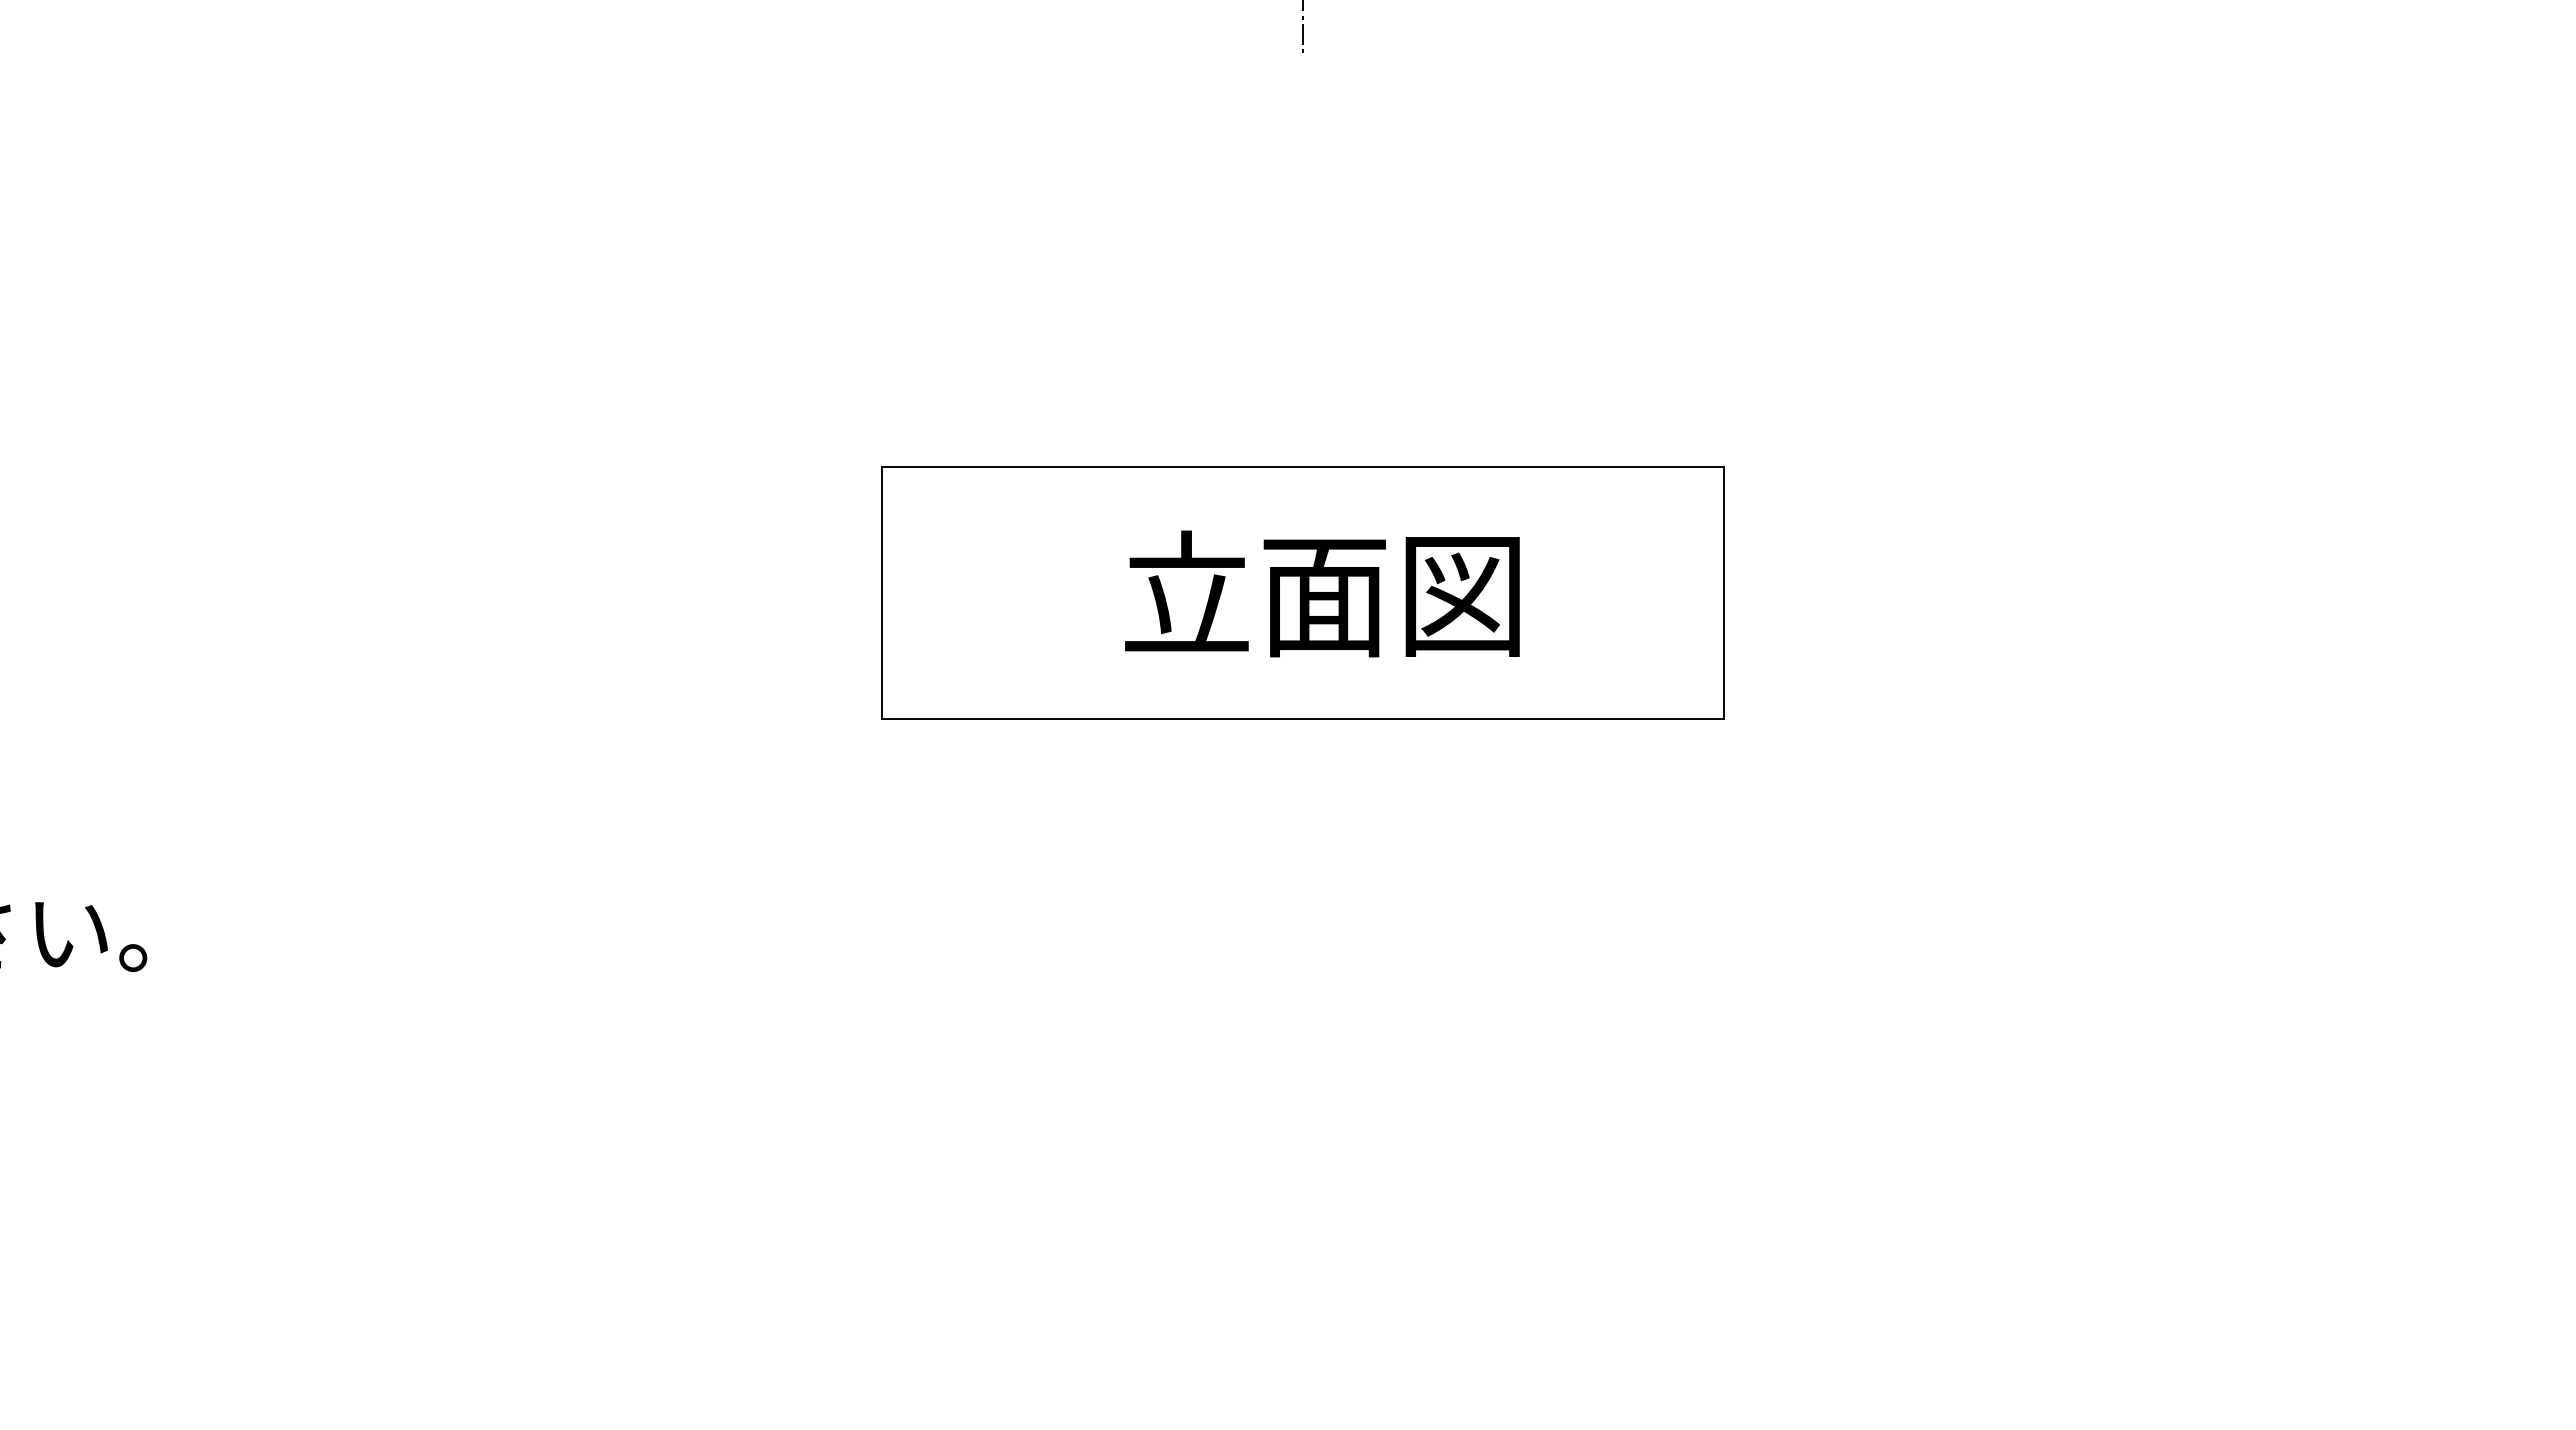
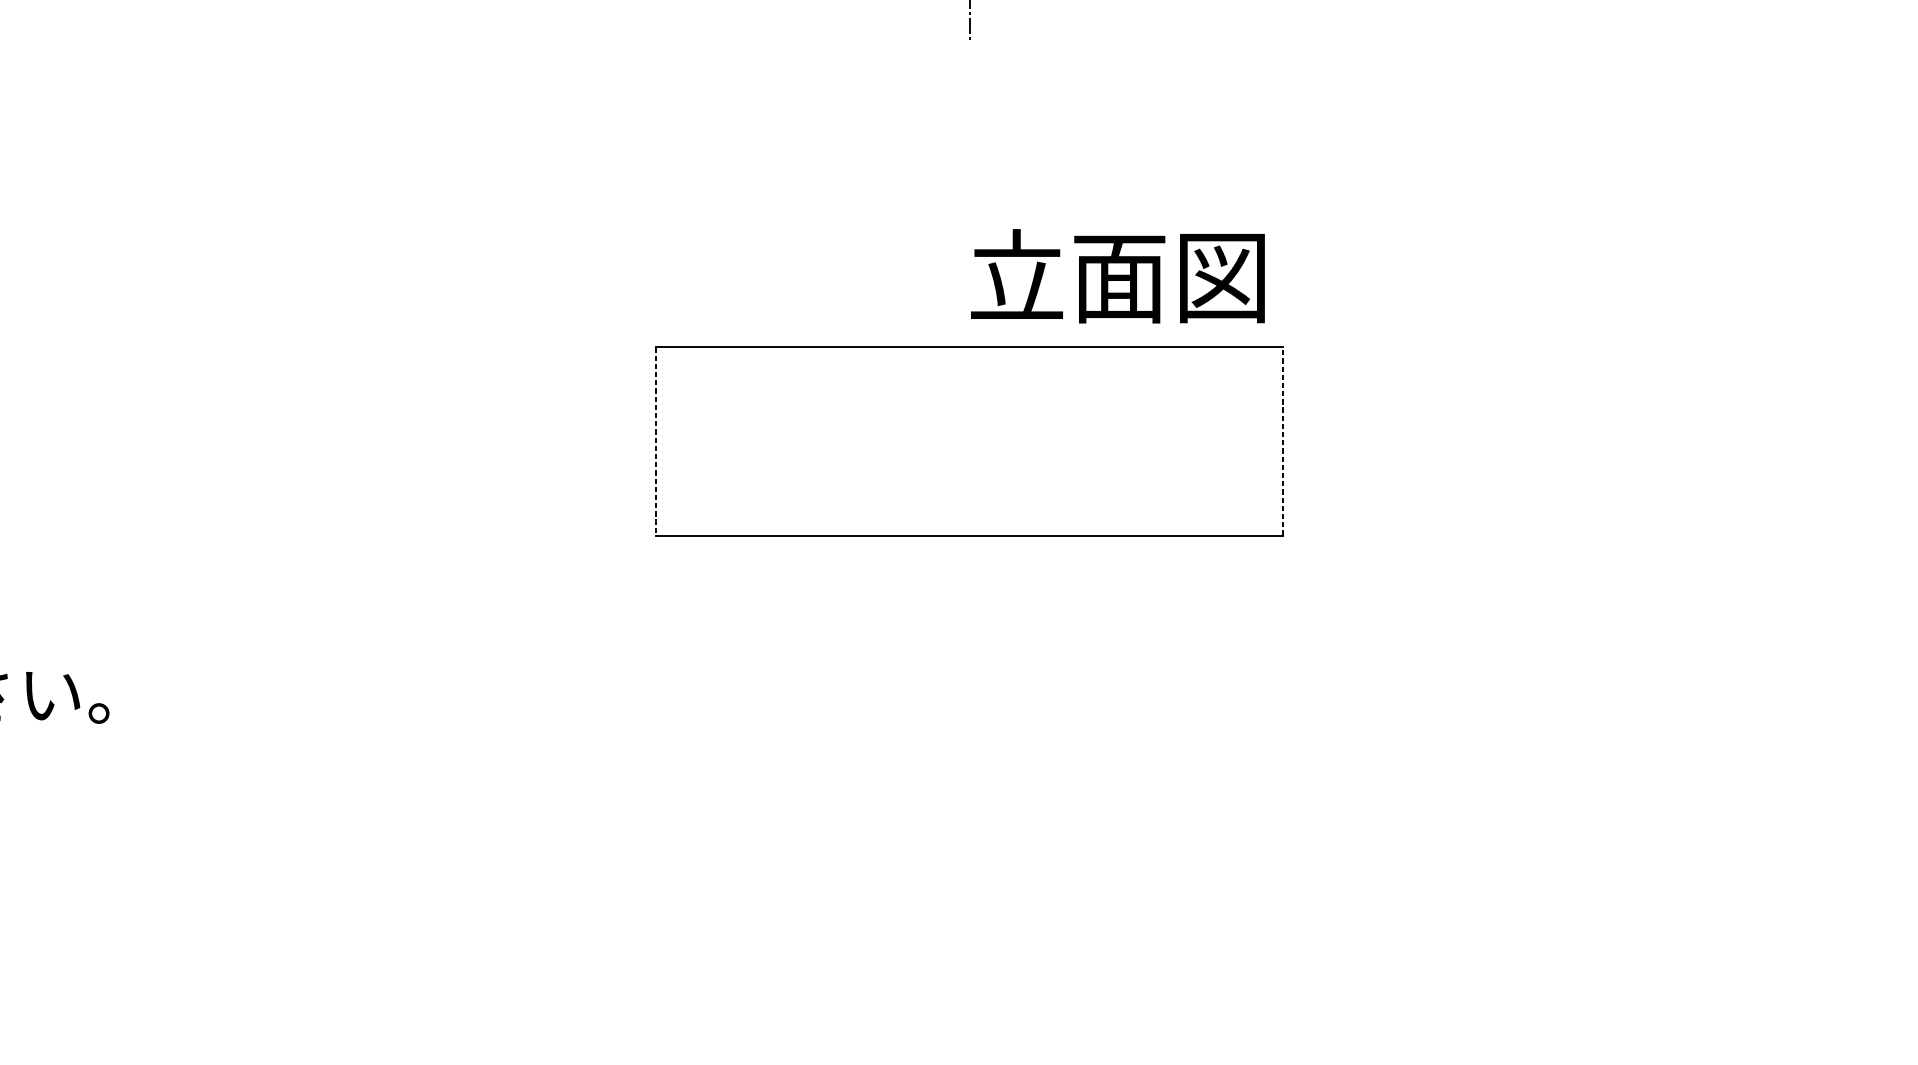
line: (1723, 592) -> (1283, 441), solid -> dashed
line: (881, 593) -> (656, 442), solid -> dashed
text: (1322, 593) -> (1117, 275), moved

